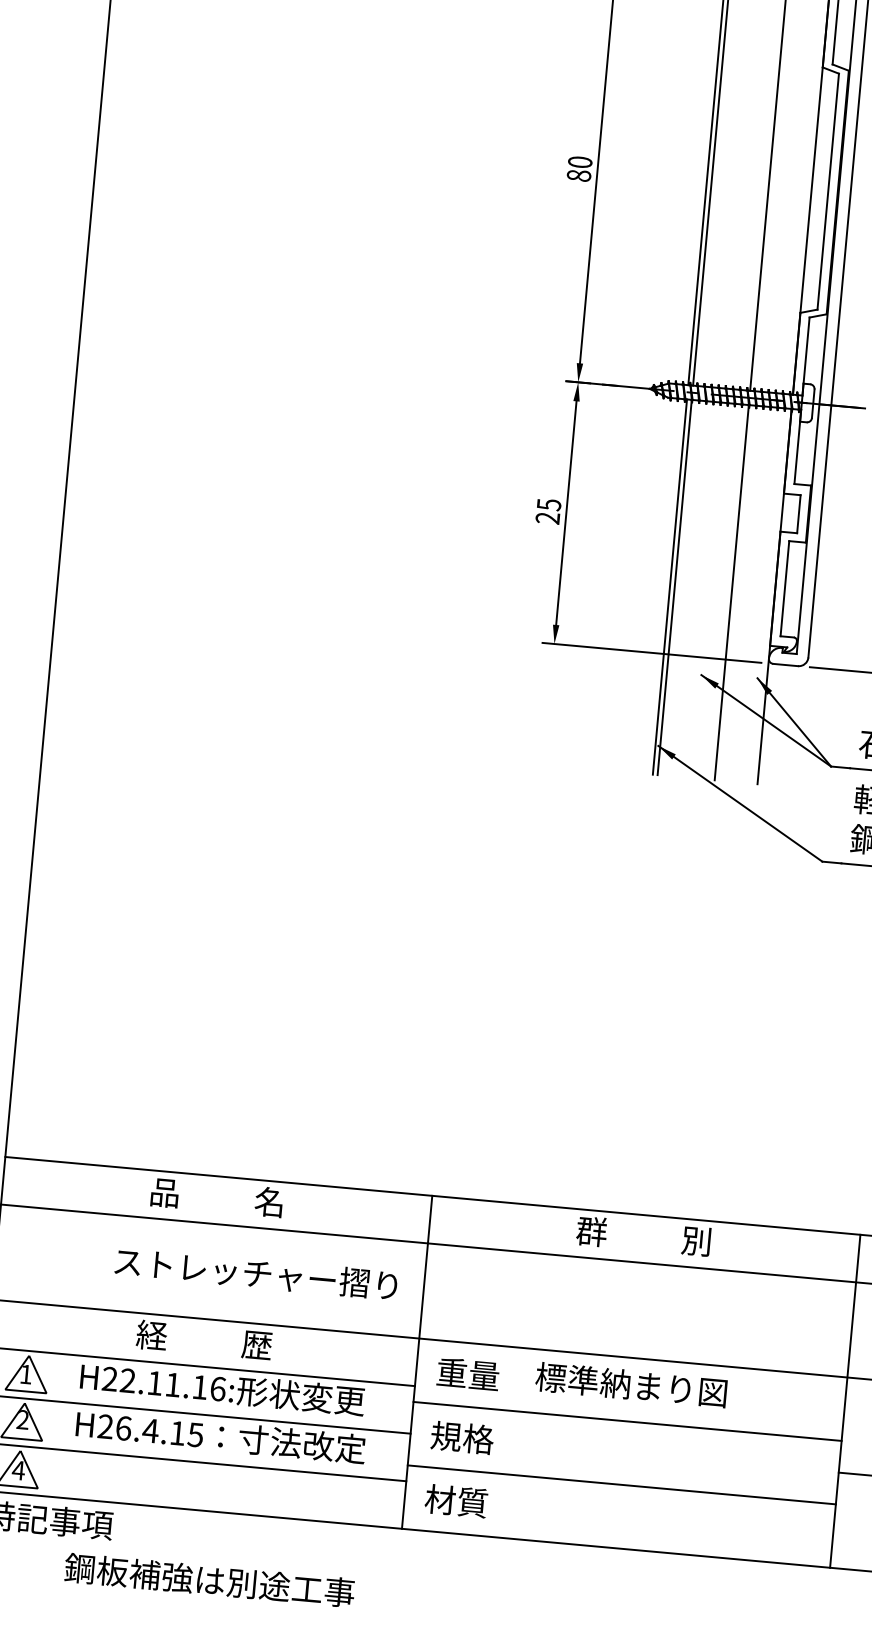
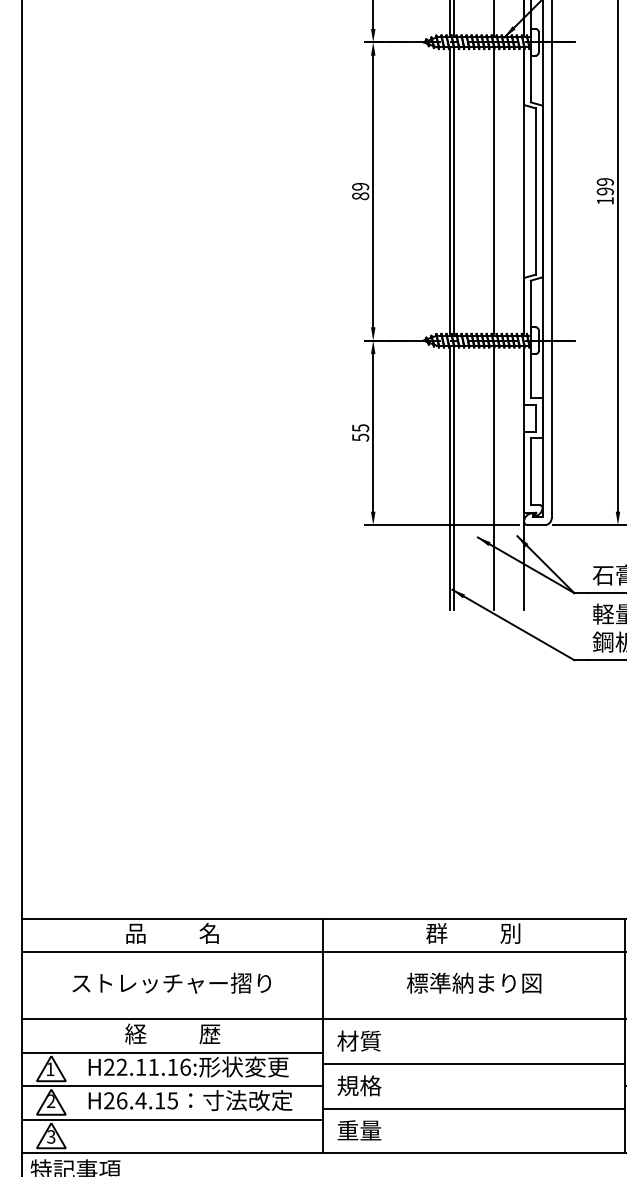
text: (580, 161) -> (360, 186), 80 -> 89
text: (547, 518) -> (360, 437), 25 -> 55
text: (255, 1272) -> (171, 982), moved
text: (468, 1373) -> (359, 1040), 重量 -> 材質
text: (631, 1384) -> (474, 982), moved
text: (17, 1469) -> (50, 1136), 4 -> 3
text: (456, 1501) -> (359, 1130), 材質 -> 重量

